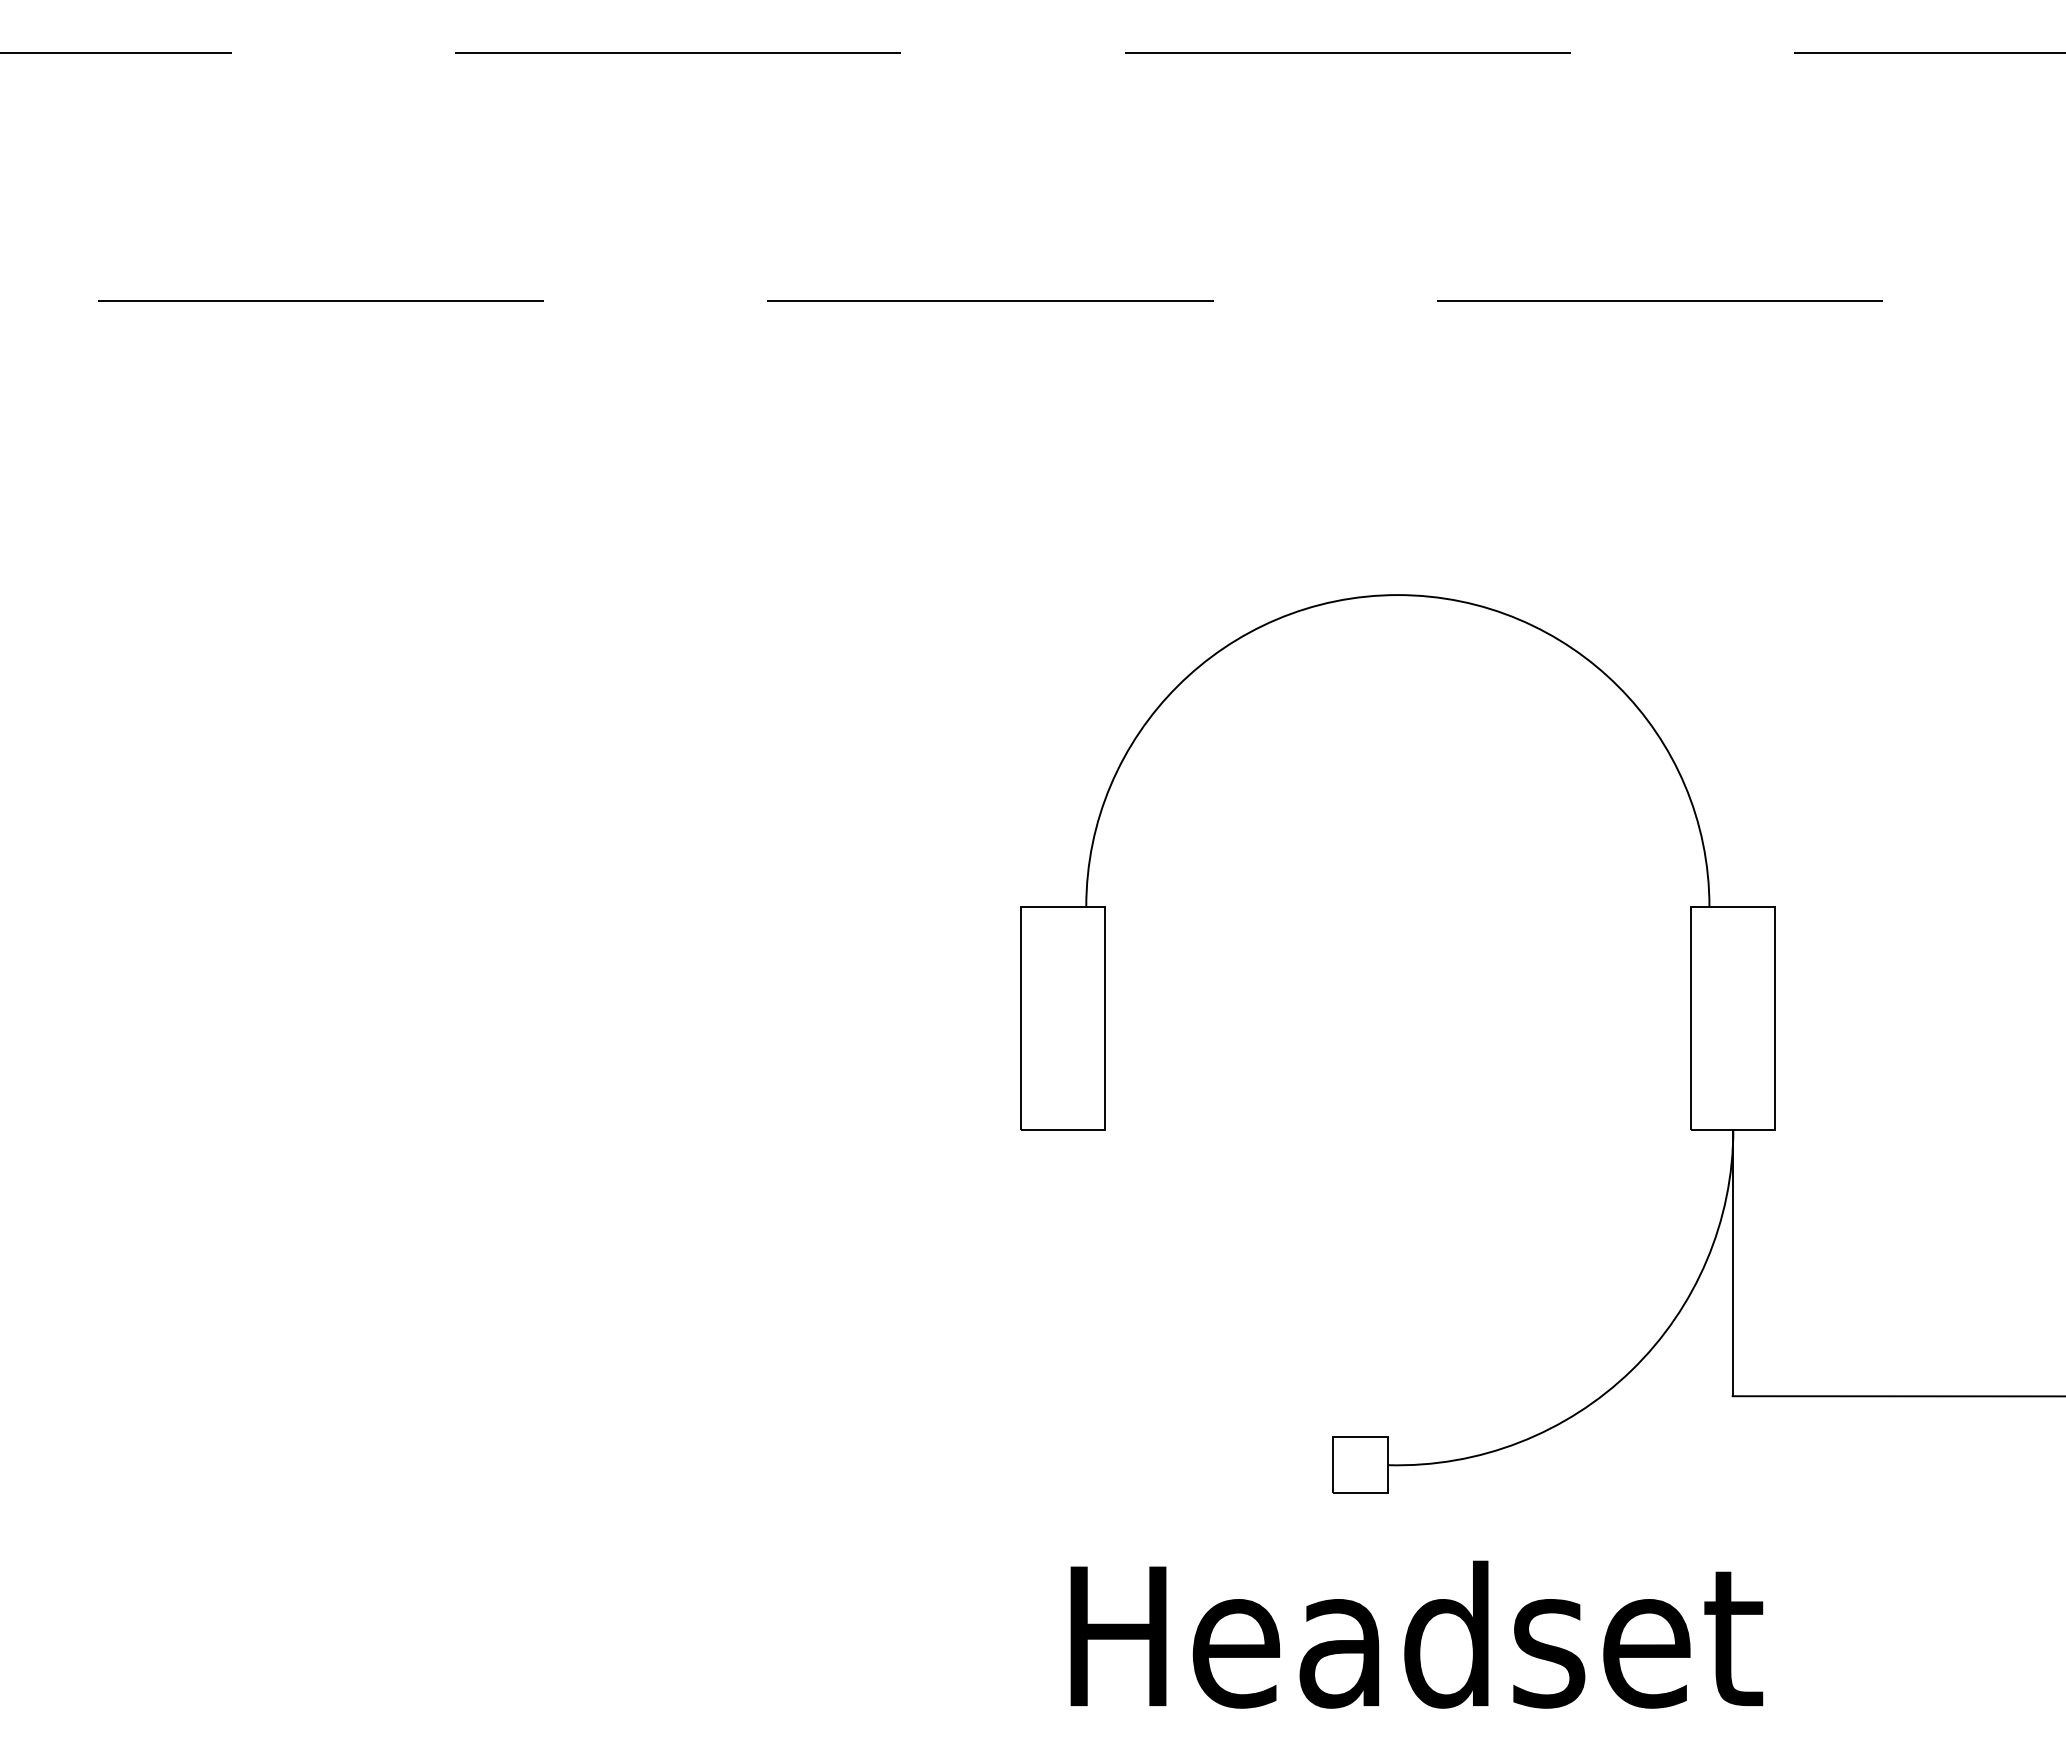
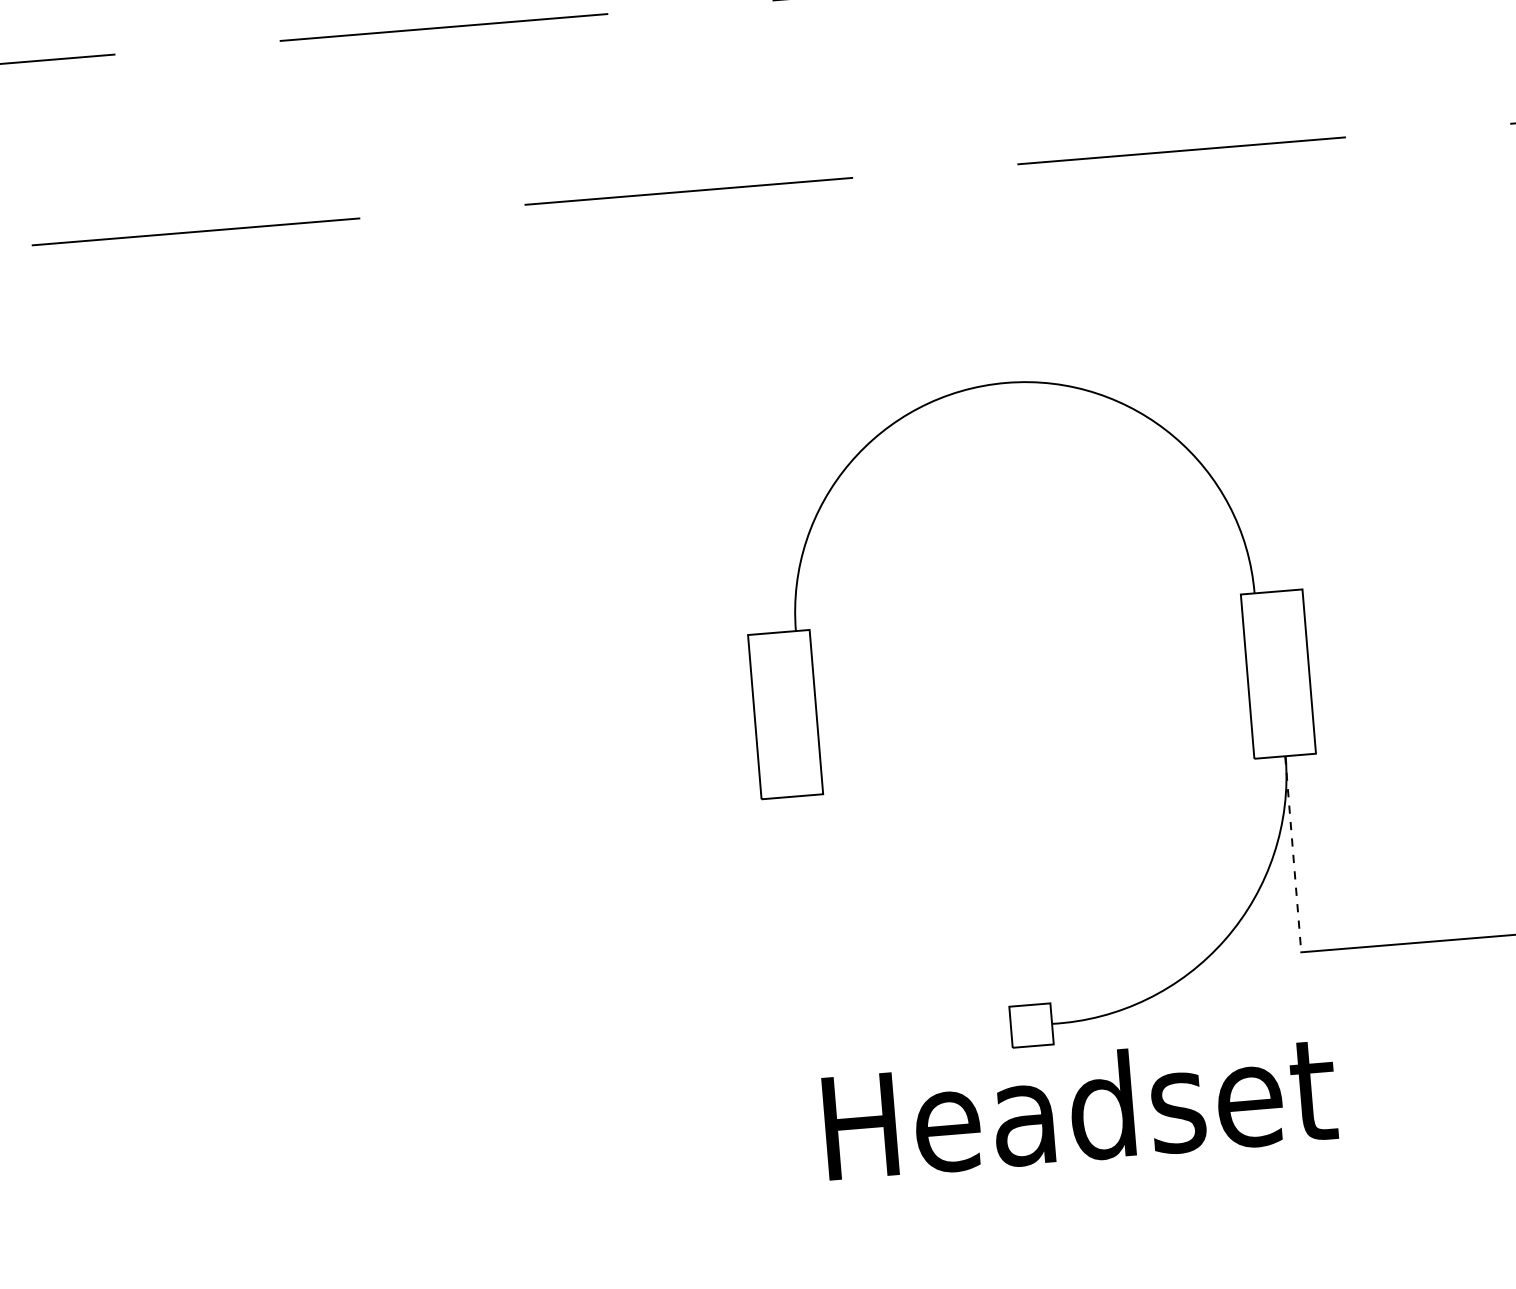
line: (1732, 1263) -> (1293, 854), solid -> dashed
text: (1416, 1634) -> (1079, 1107), moved

